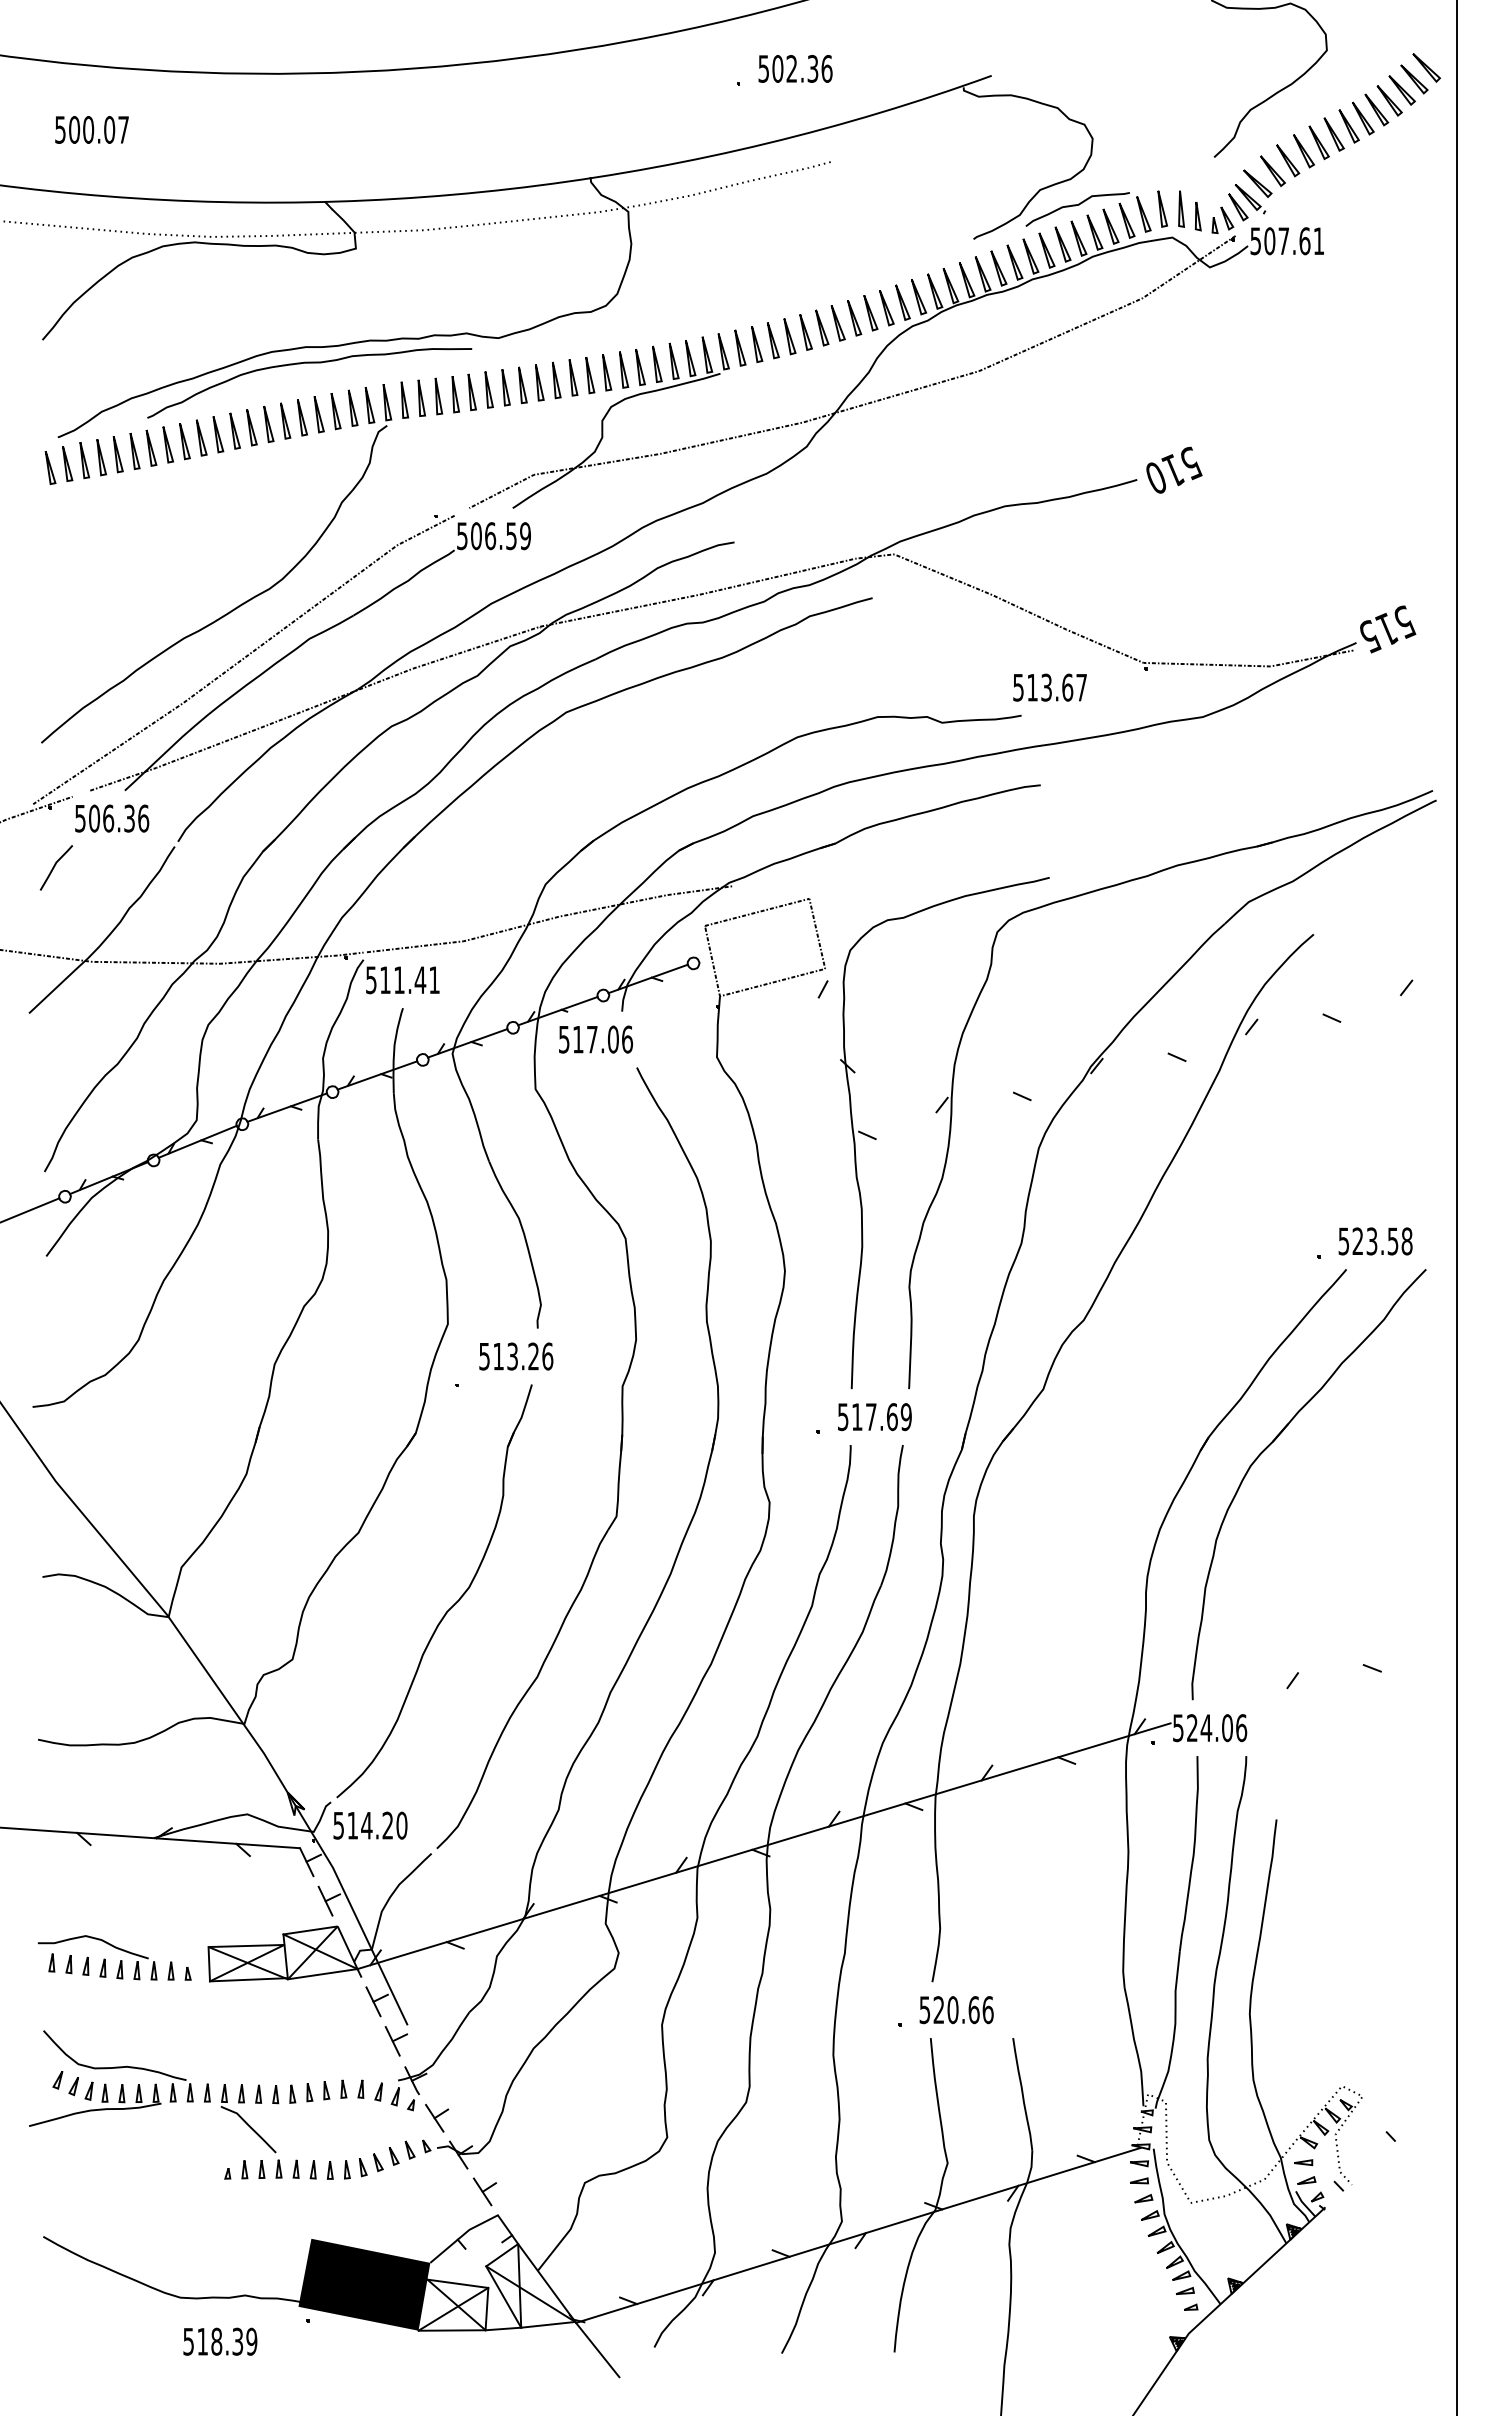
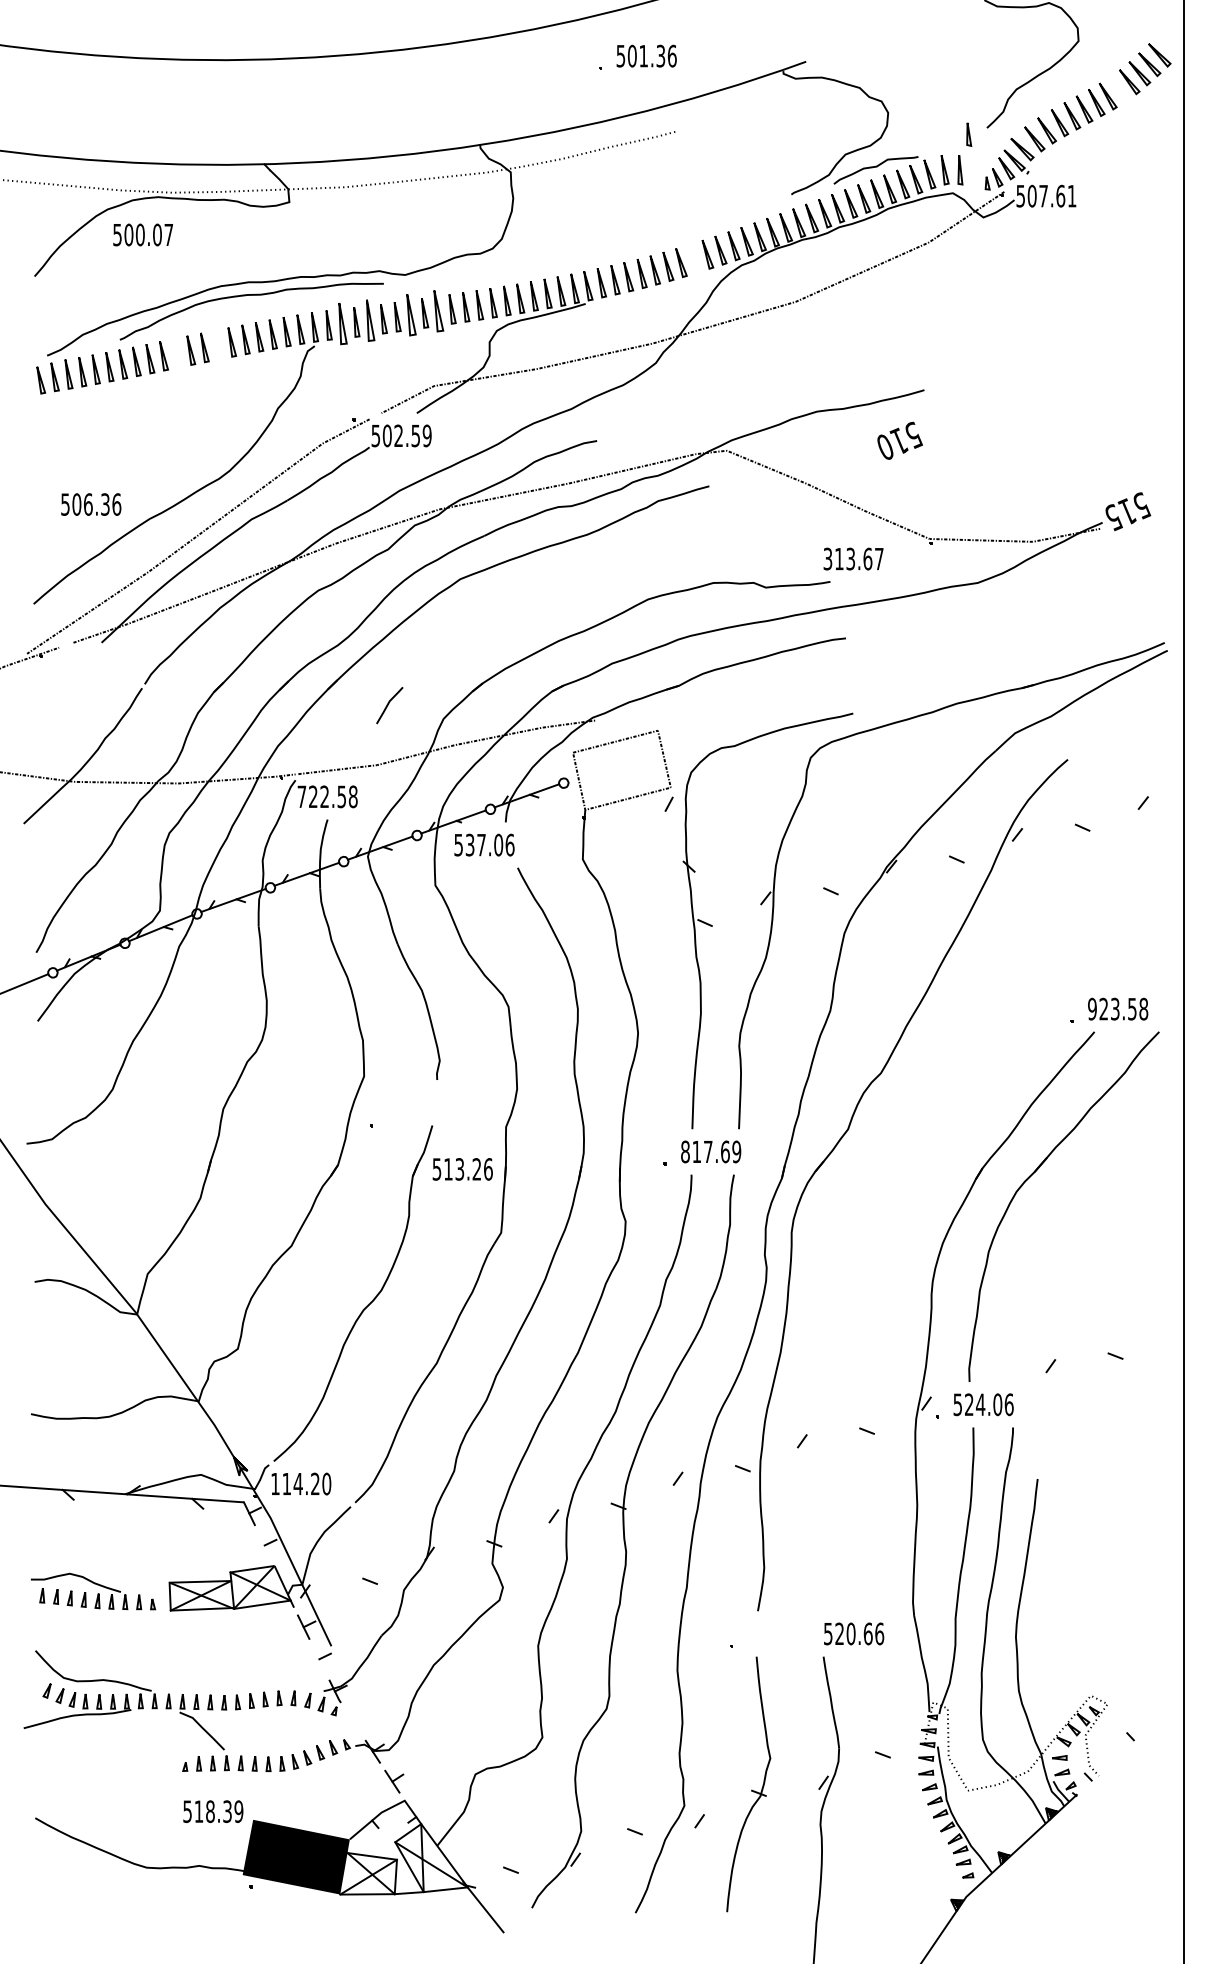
text: (791, 68) -> (643, 55), 502.36 -> 501.36
part: (1376, 109) -> (1118, 89), removed
text: (91, 129) -> (142, 234), moved
part: (1197, 216) -> (968, 134), moved
part: (854, 318) -> (694, 259), removed
part: (539, 382) -> (438, 311), size x1.4
part: (505, 387) -> (410, 315), size x1.4
part: (455, 394) -> (370, 320), size x1.4
part: (421, 397) -> (342, 323), size x1.4
part: (268, 424) -> (218, 345), removed
part: (218, 434) -> (177, 353), removed
text: (1174, 469) -> (900, 440), moved
text: (490, 536) -> (398, 436), 506.59 -> 502.59
text: (1018, 686) -> (827, 558), 513.67 -> 313.67
text: (112, 818) -> (91, 504), moved
line: (55, 866) -> (389, 704), moved
text: (403, 980) -> (328, 797), 511.41 -> 722.58
text: (578, 1039) -> (470, 845), 517.06 -> 537.06
text: (1343, 1241) -> (1092, 1009), 523.58 -> 923.58
text: (516, 1356) -> (462, 1169), moved
text: (842, 1417) -> (684, 1152), 517.69 -> 817.69
text: (338, 1825) -> (275, 1483), 514.20 -> 114.20
line: (763, 1846) -> (620, 1500), removed
line: (325, 1900) -> (264, 1544), removed
text: (956, 2010) -> (853, 1634), moved
line: (392, 2041) -> (319, 1659), removed
part: (437, 2117) -> (355, 1721), removed
line: (858, 2234) -> (697, 1816), removed
text: (220, 2341) -> (213, 1811), moved

